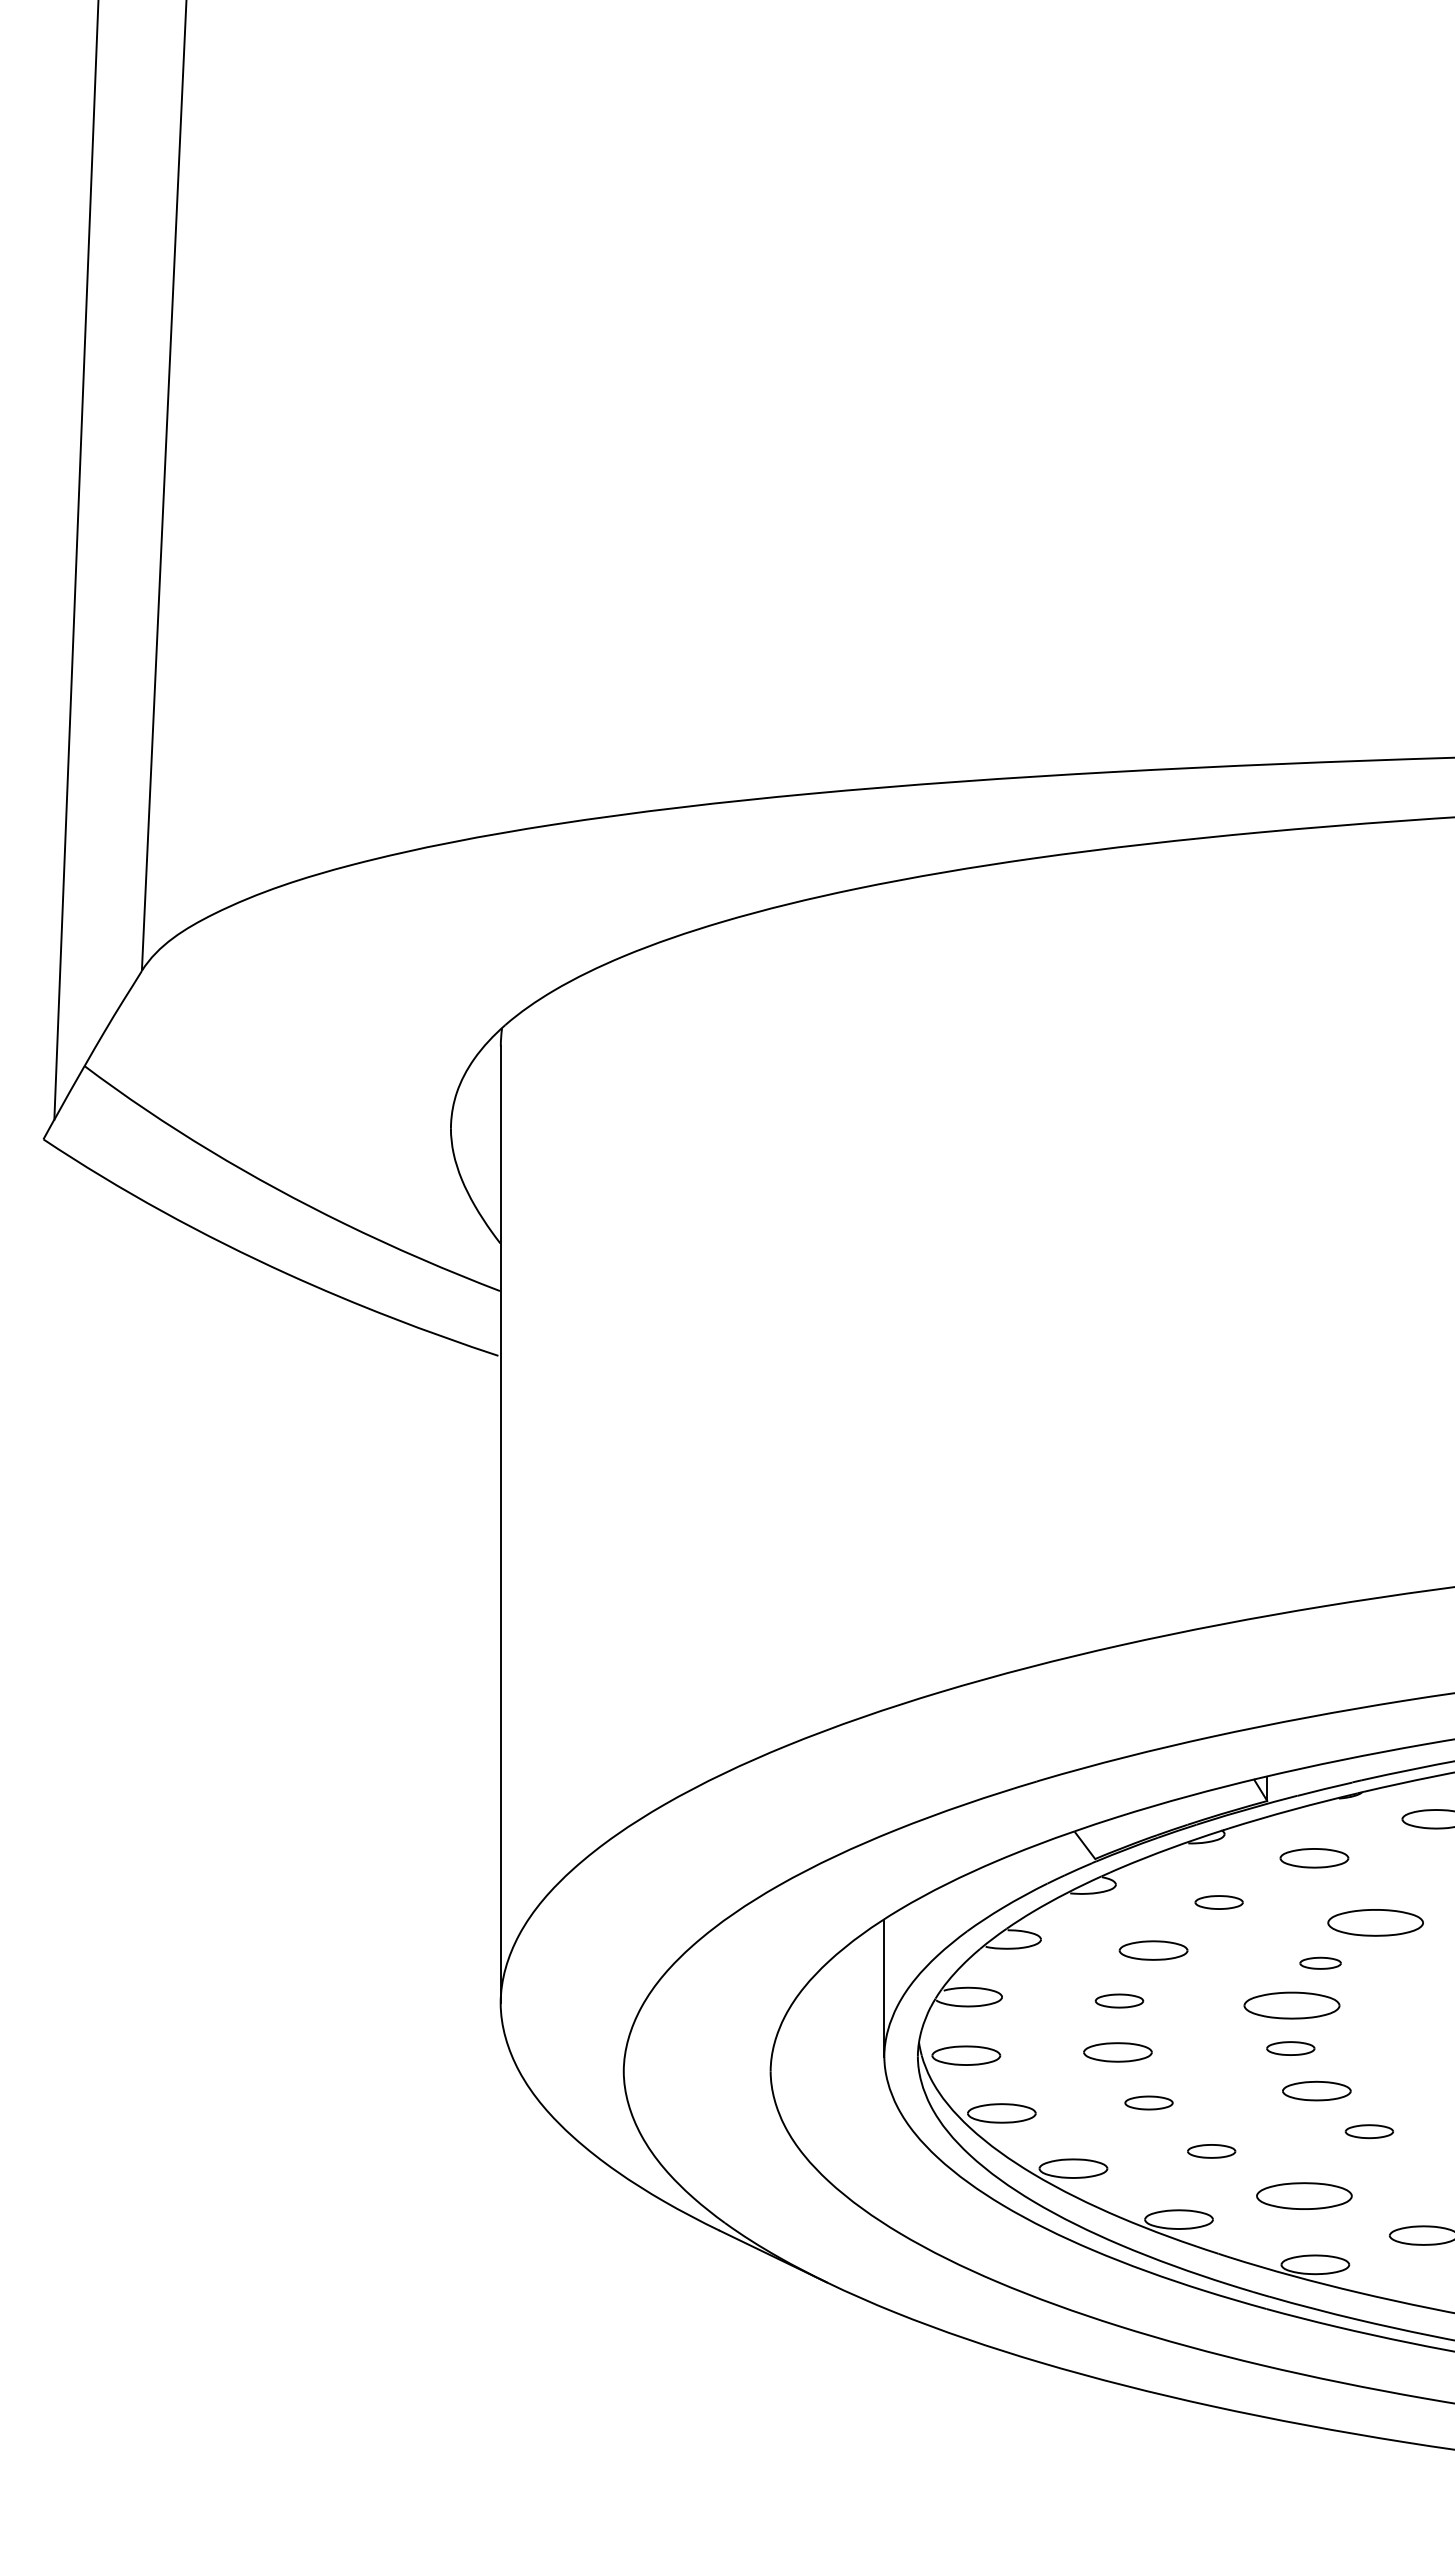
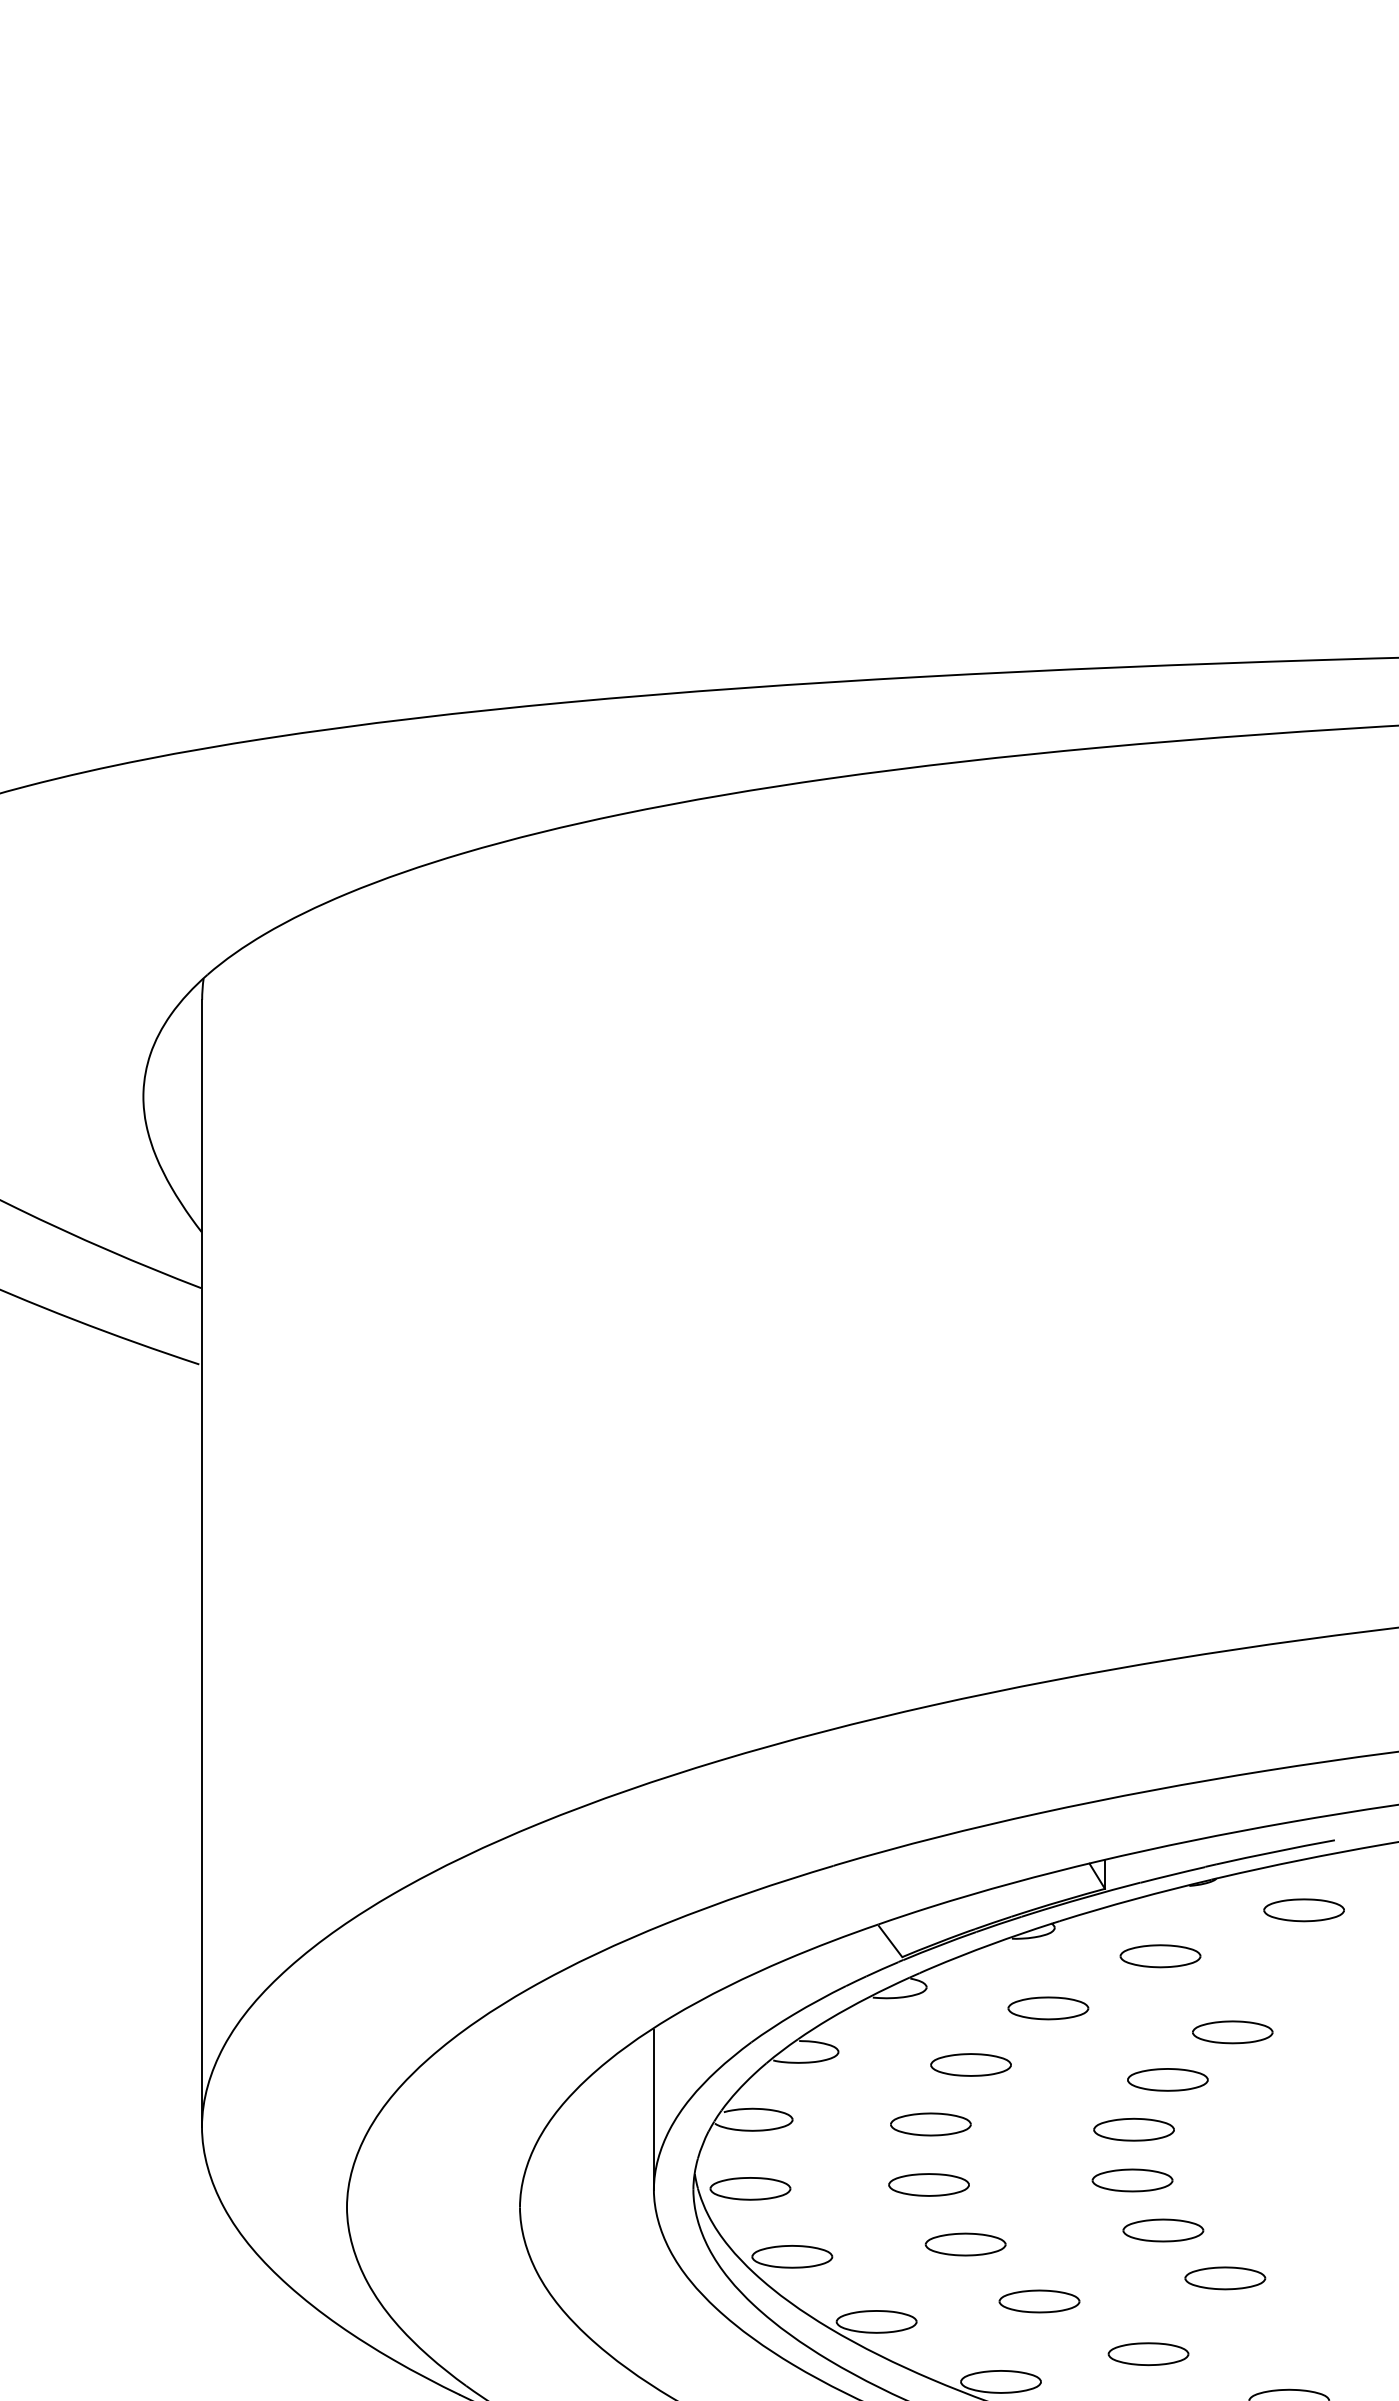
part: (1218, 1902) -> (1047, 2008), size x1.43
part: (1375, 1922) -> (1232, 2031), size x0.71
part: (1320, 1963) -> (1167, 2080), size x1.67
part: (1119, 2000) -> (930, 2123), size x1.43
part: (1291, 2005) -> (1133, 2129), size x0.71
part: (1290, 2048) -> (1132, 2180), size x1.43
part: (1148, 2102) -> (965, 2243), size x1.43
part: (1369, 2131) -> (1225, 2278), size x1.43
part: (1211, 2151) -> (1039, 2301), size x1.43
part: (1303, 2195) -> (1147, 2353), size x0.71

